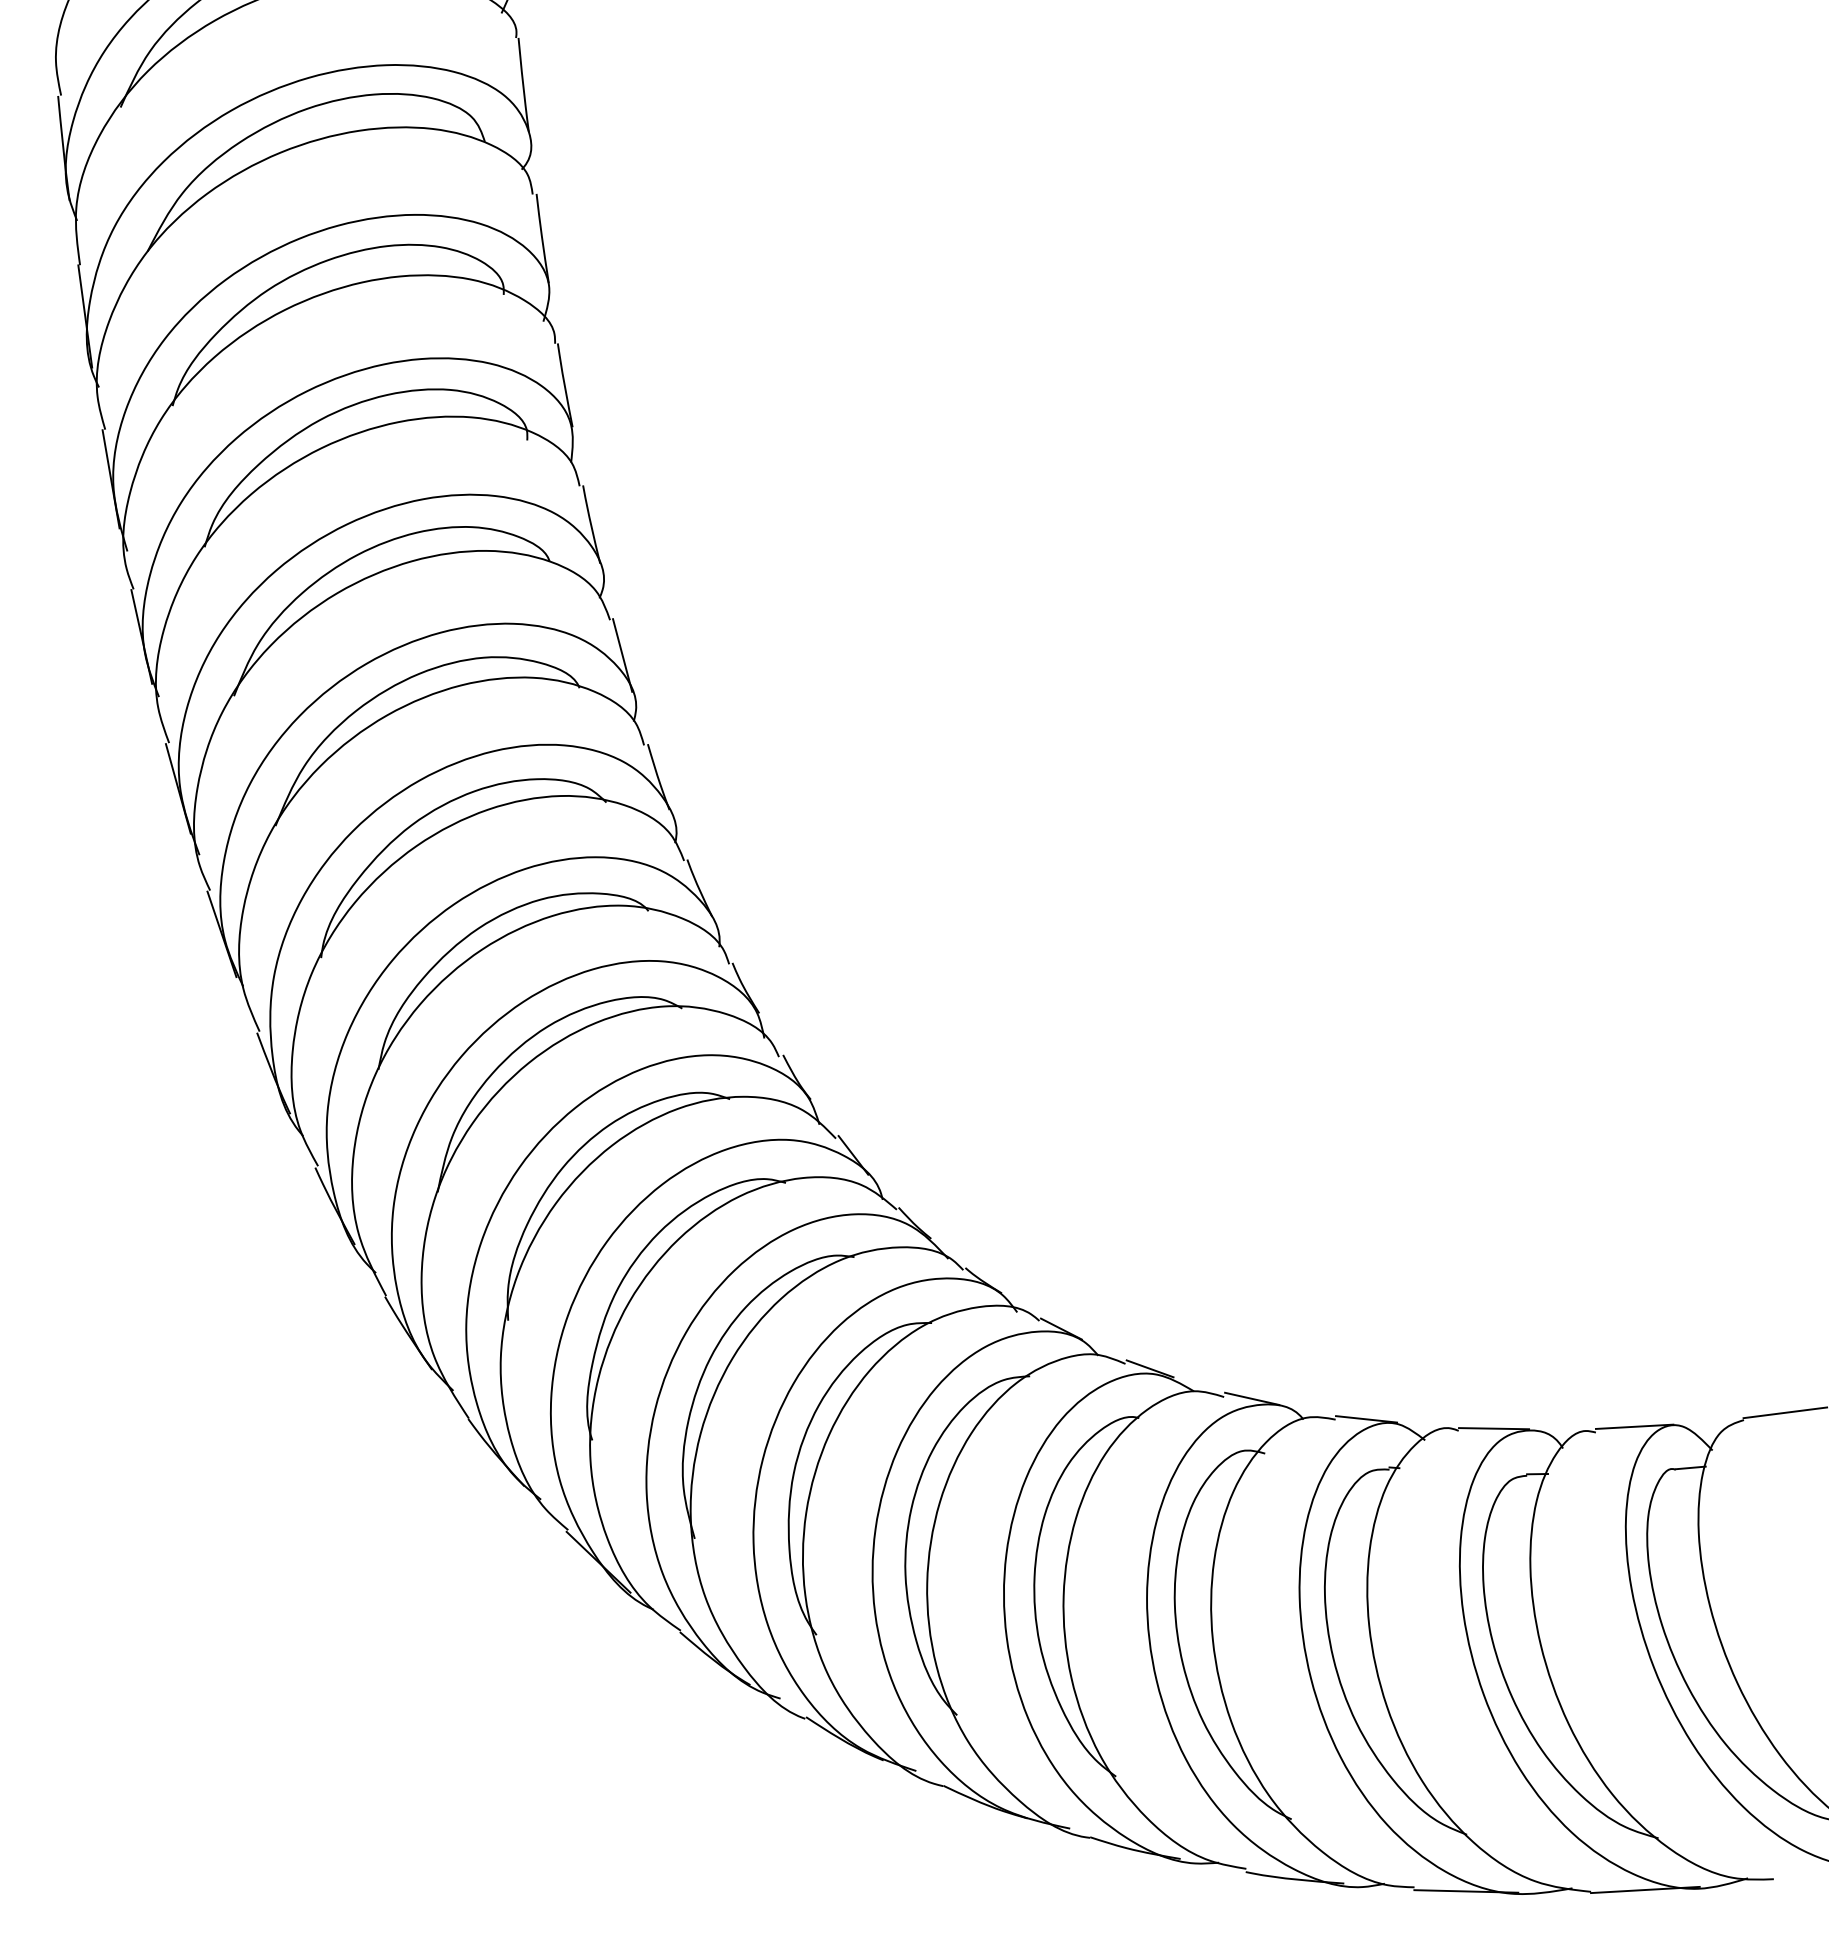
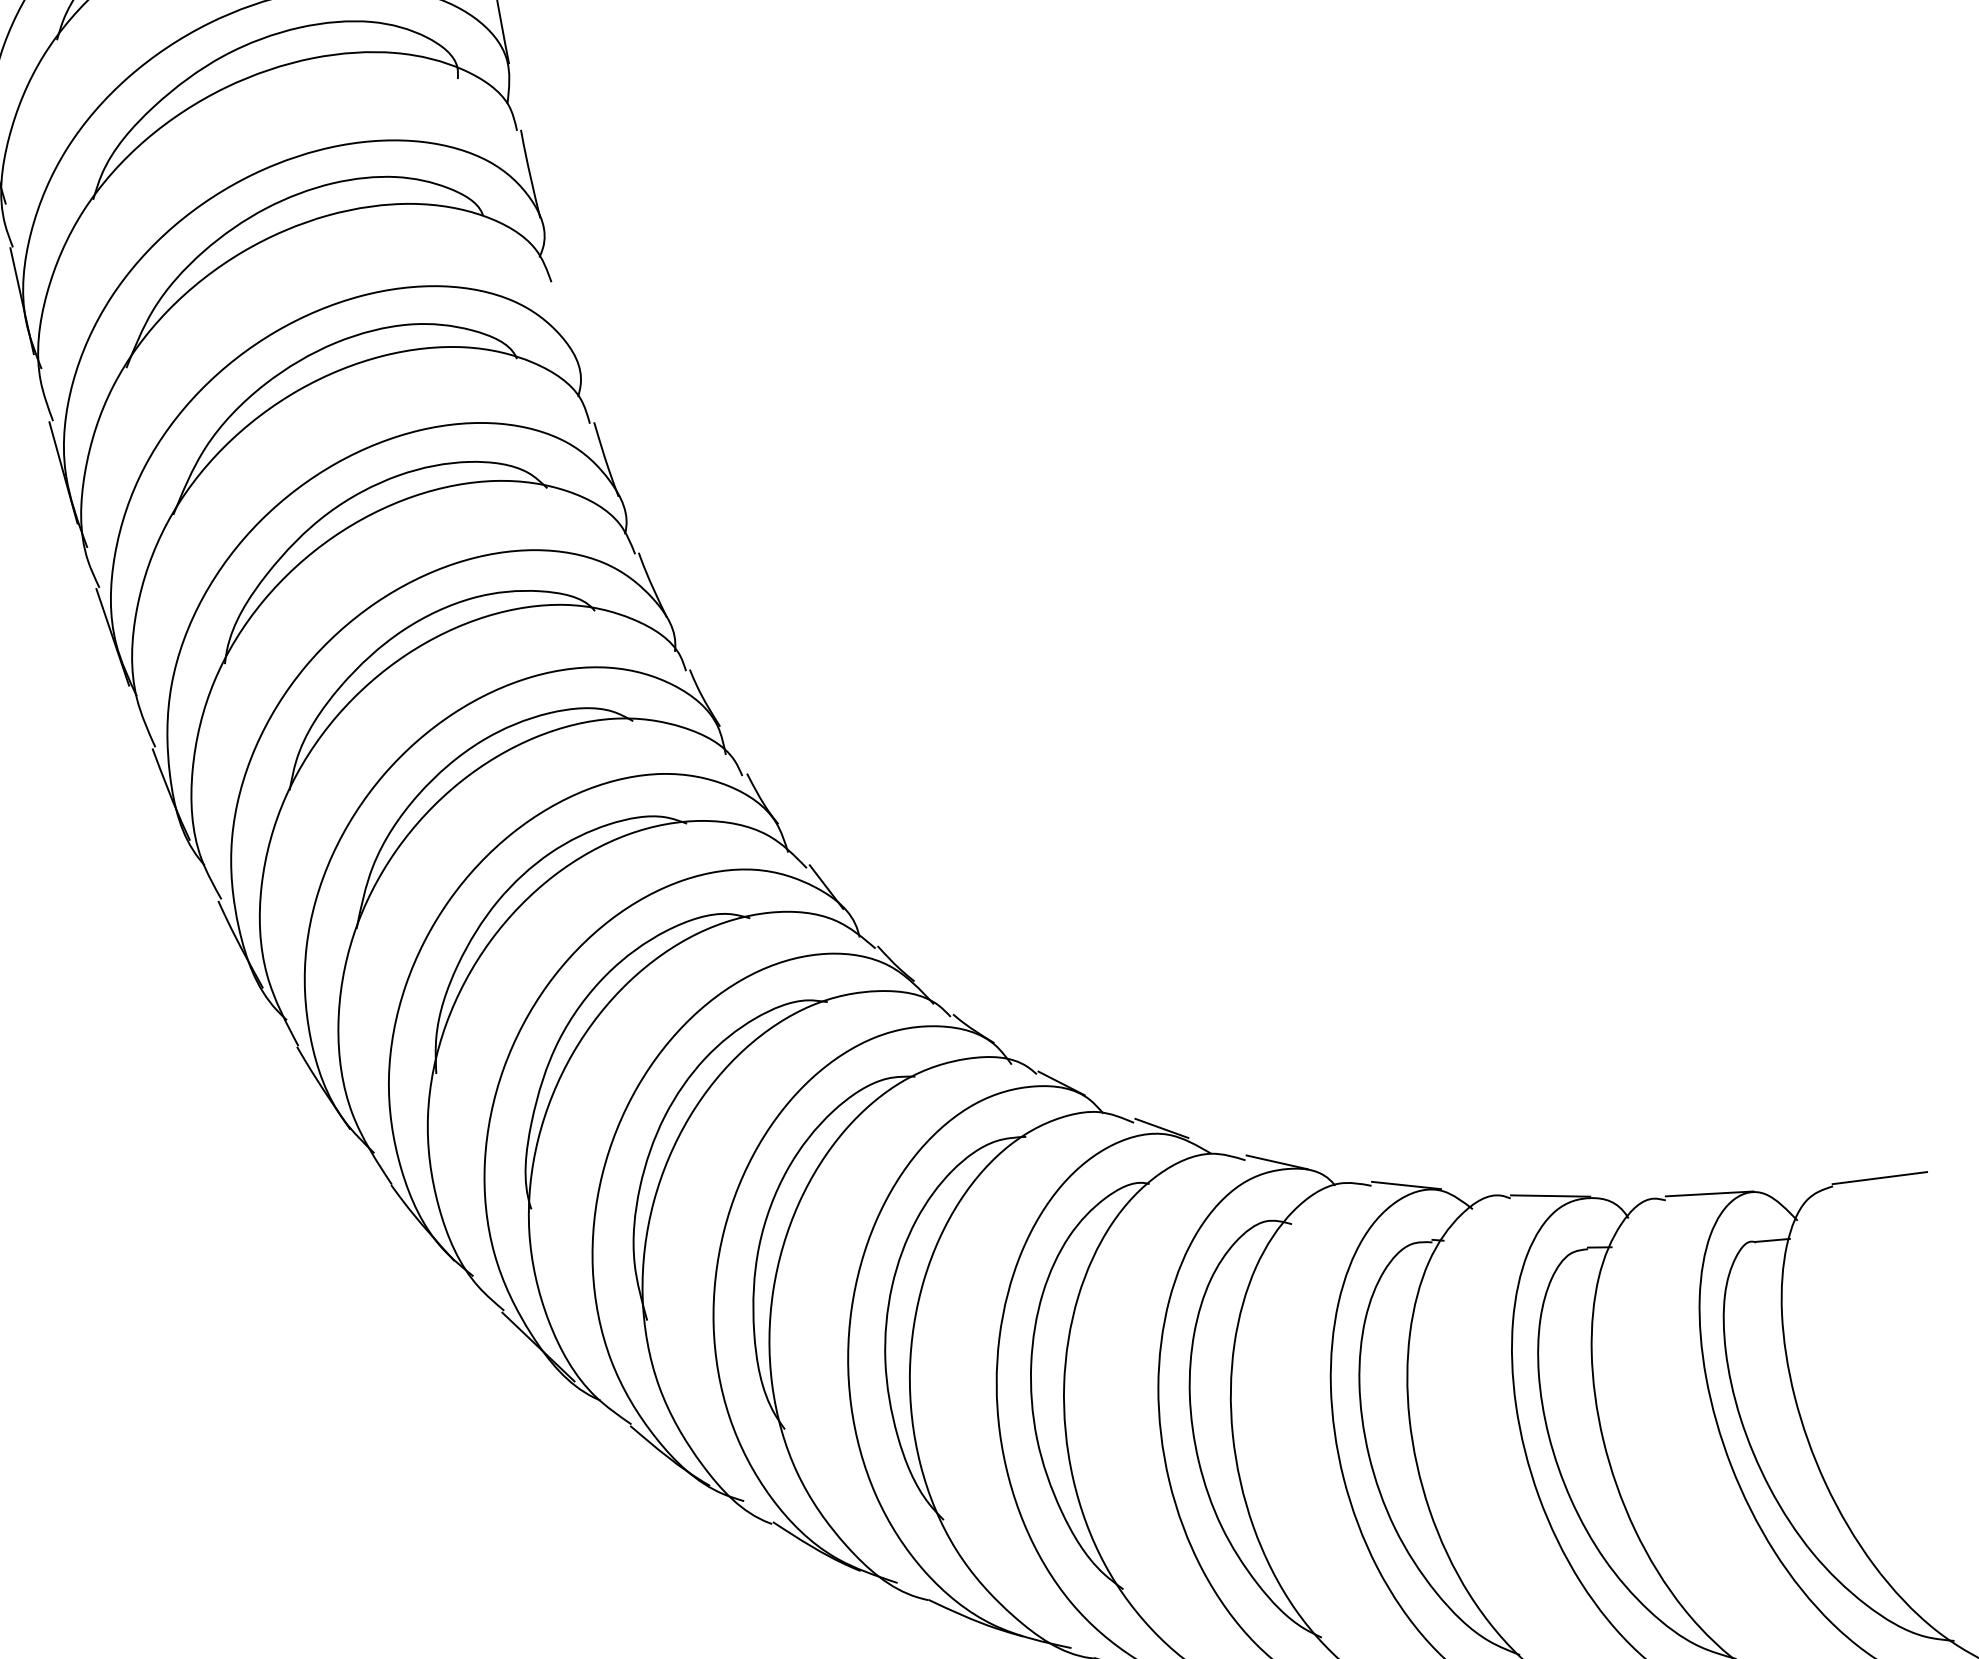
line: (622, 655) -> (565, 322), removed

